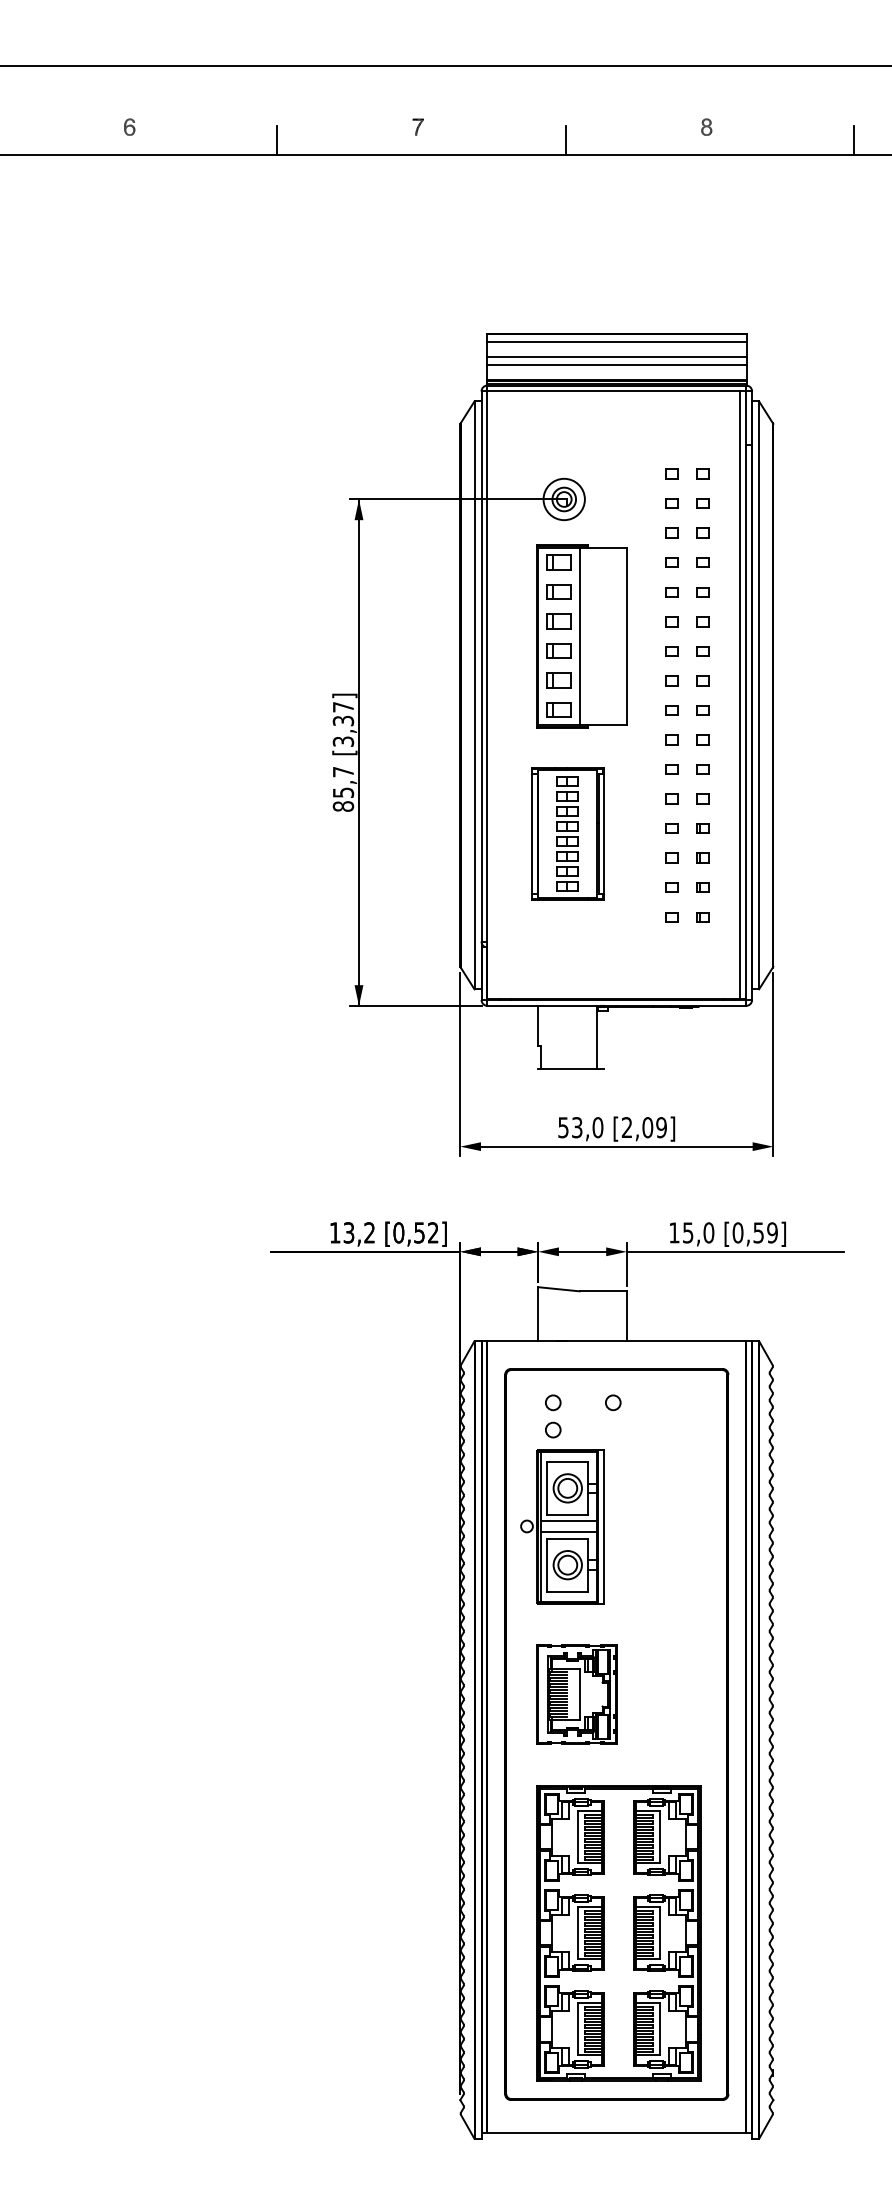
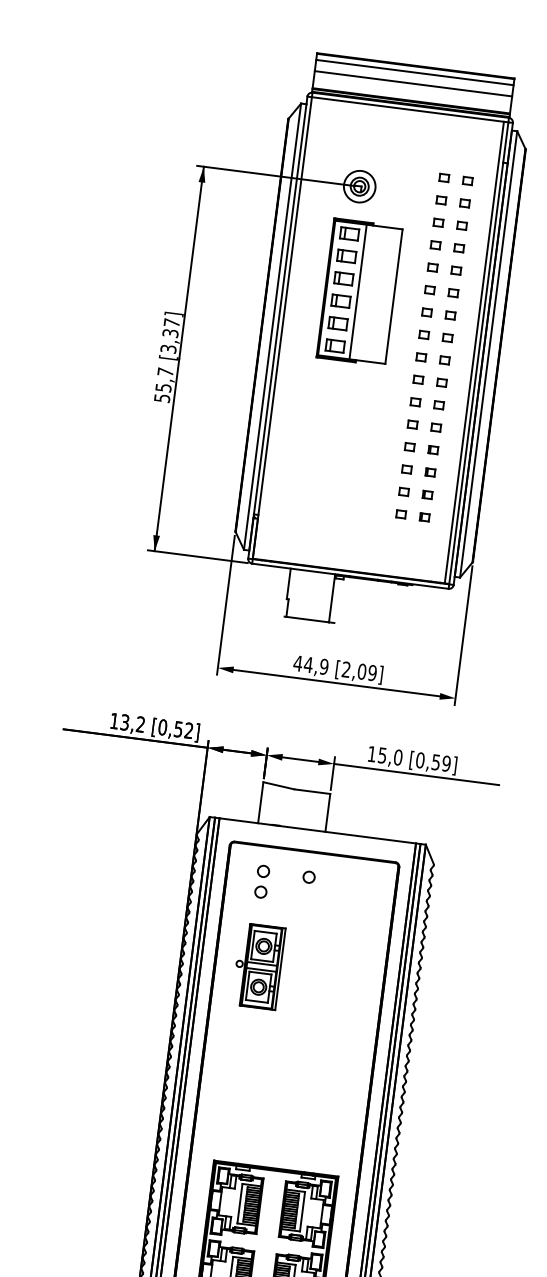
line: (616, 364) -> (412, 89), removed
text: (343, 806) -> (162, 398), 85,7 -> 55,7
part: (567, 833) -> (329, 440), removed
text: (580, 1127) -> (311, 665), 53,0 -> 44,9
part: (562, 1526) -> (258, 966), size x0.7
part: (576, 1694) -> (252, 1095), removed

